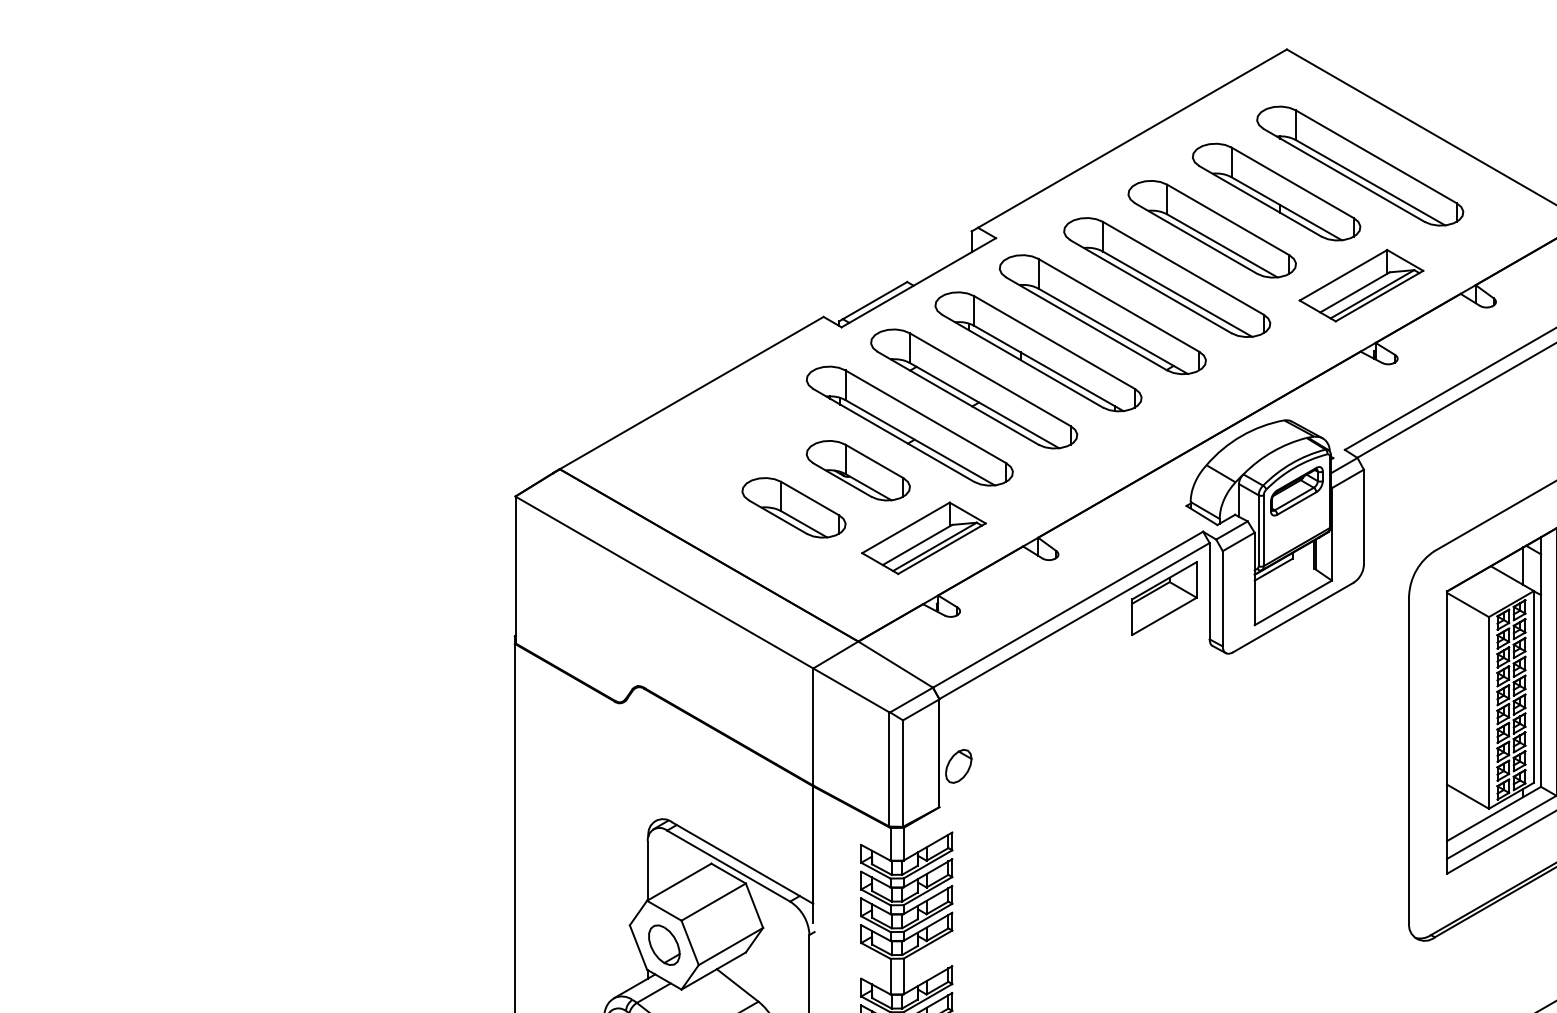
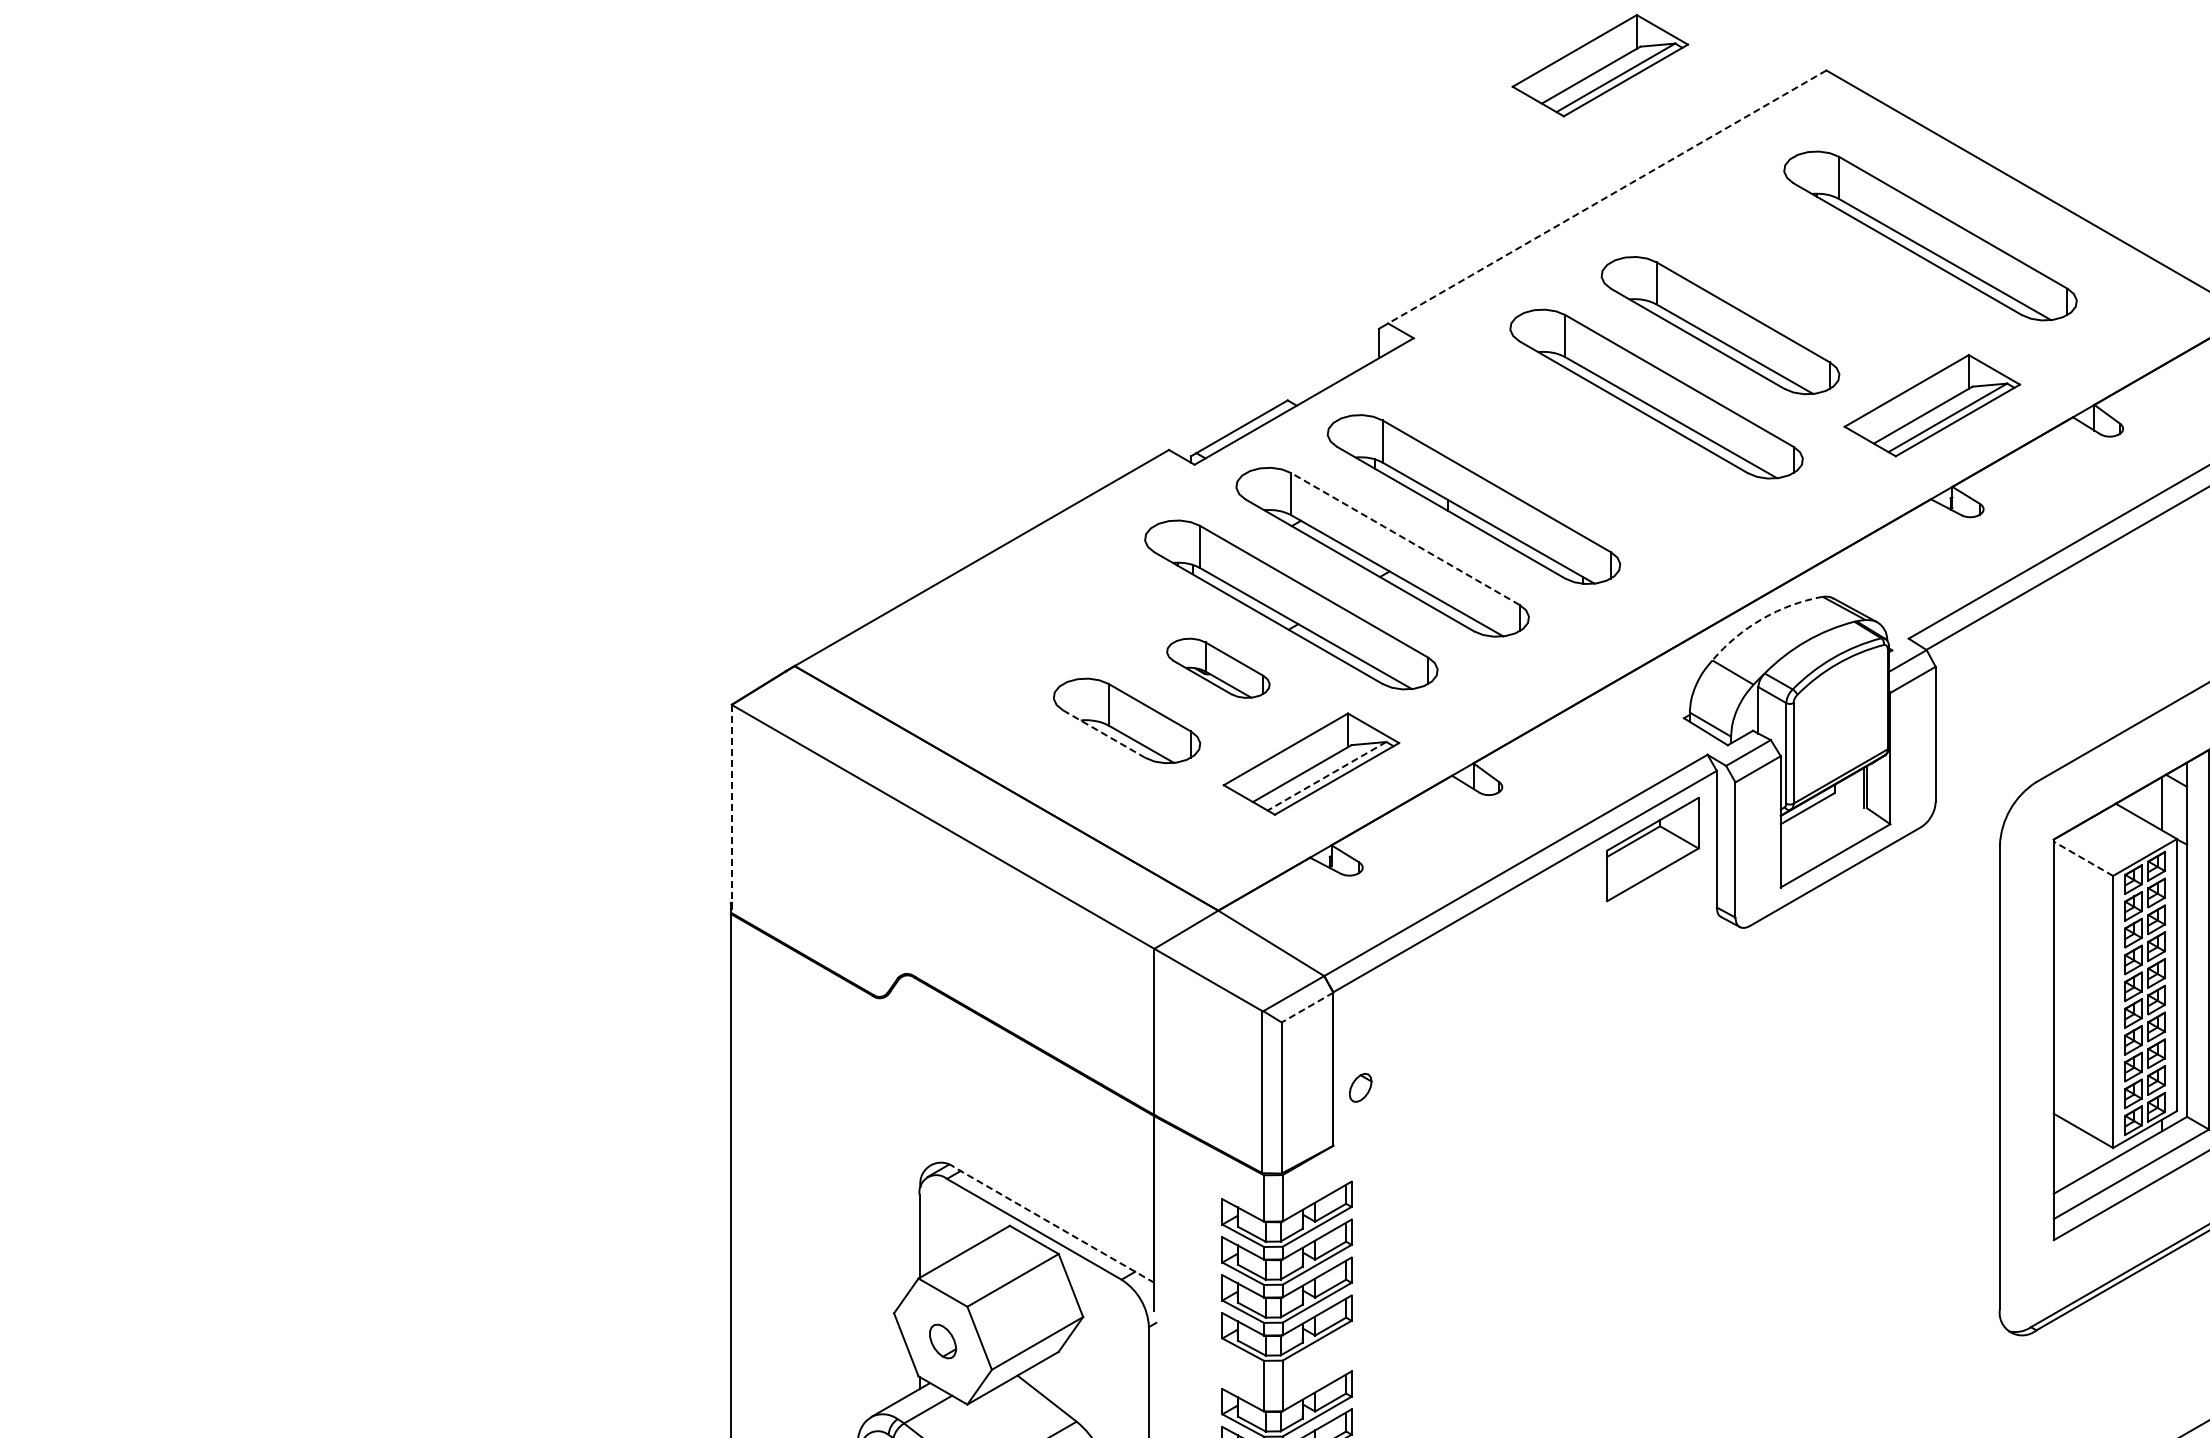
part: (1127, 45) -> (1600, 65), added
line: (1131, 138) -> (1606, 197), solid -> dashed
part: (1276, 191) -> (1811, 272), removed
part: (1103, 314) -> (1565, 446), removed
line: (990, 380) -> (1405, 539), solid -> dashed
arc: (1241, 436) -> (1762, 619), solid -> dashed
part: (858, 470) -> (1218, 668), size x0.7
part: (1296, 491) -> (1840, 697), removed
line: (778, 517) -> (1104, 734), solid -> dashed
line: (935, 547) -> (1327, 776), solid -> dashed
line: (515, 570) -> (731, 809), solid -> dashed
line: (1468, 604) -> (2083, 858), solid -> dashed
line: (921, 709) -> (1307, 1007), solid -> dashed
part: (958, 766) -> (1360, 1087), size x0.6
line: (742, 863) -> (1054, 1225), solid -> dashed
part: (663, 945) -> (942, 1341), size x0.6

